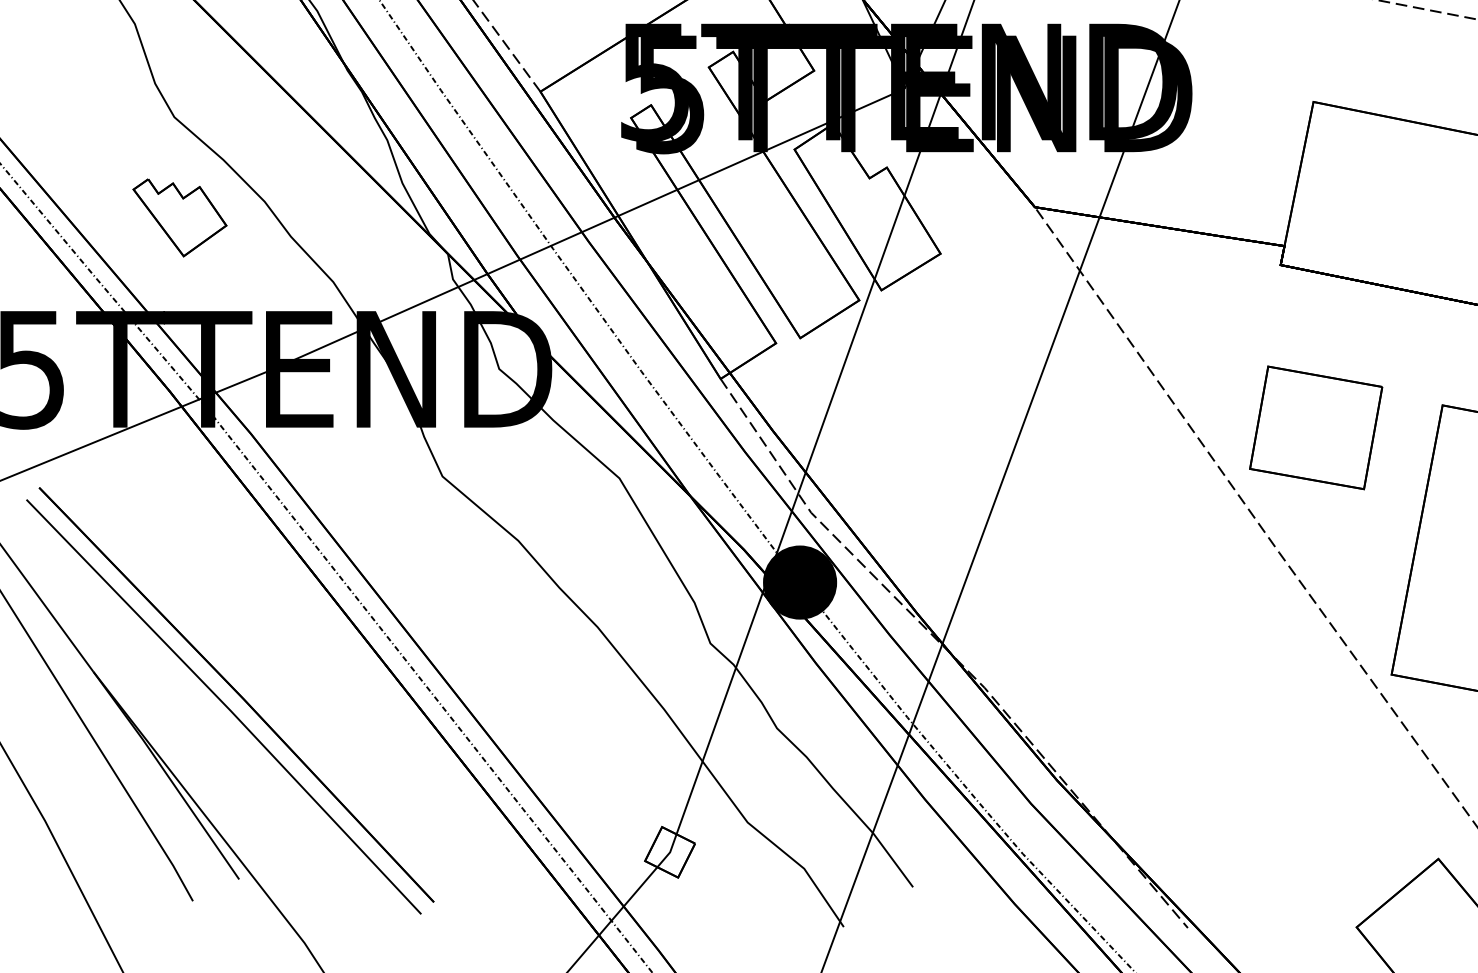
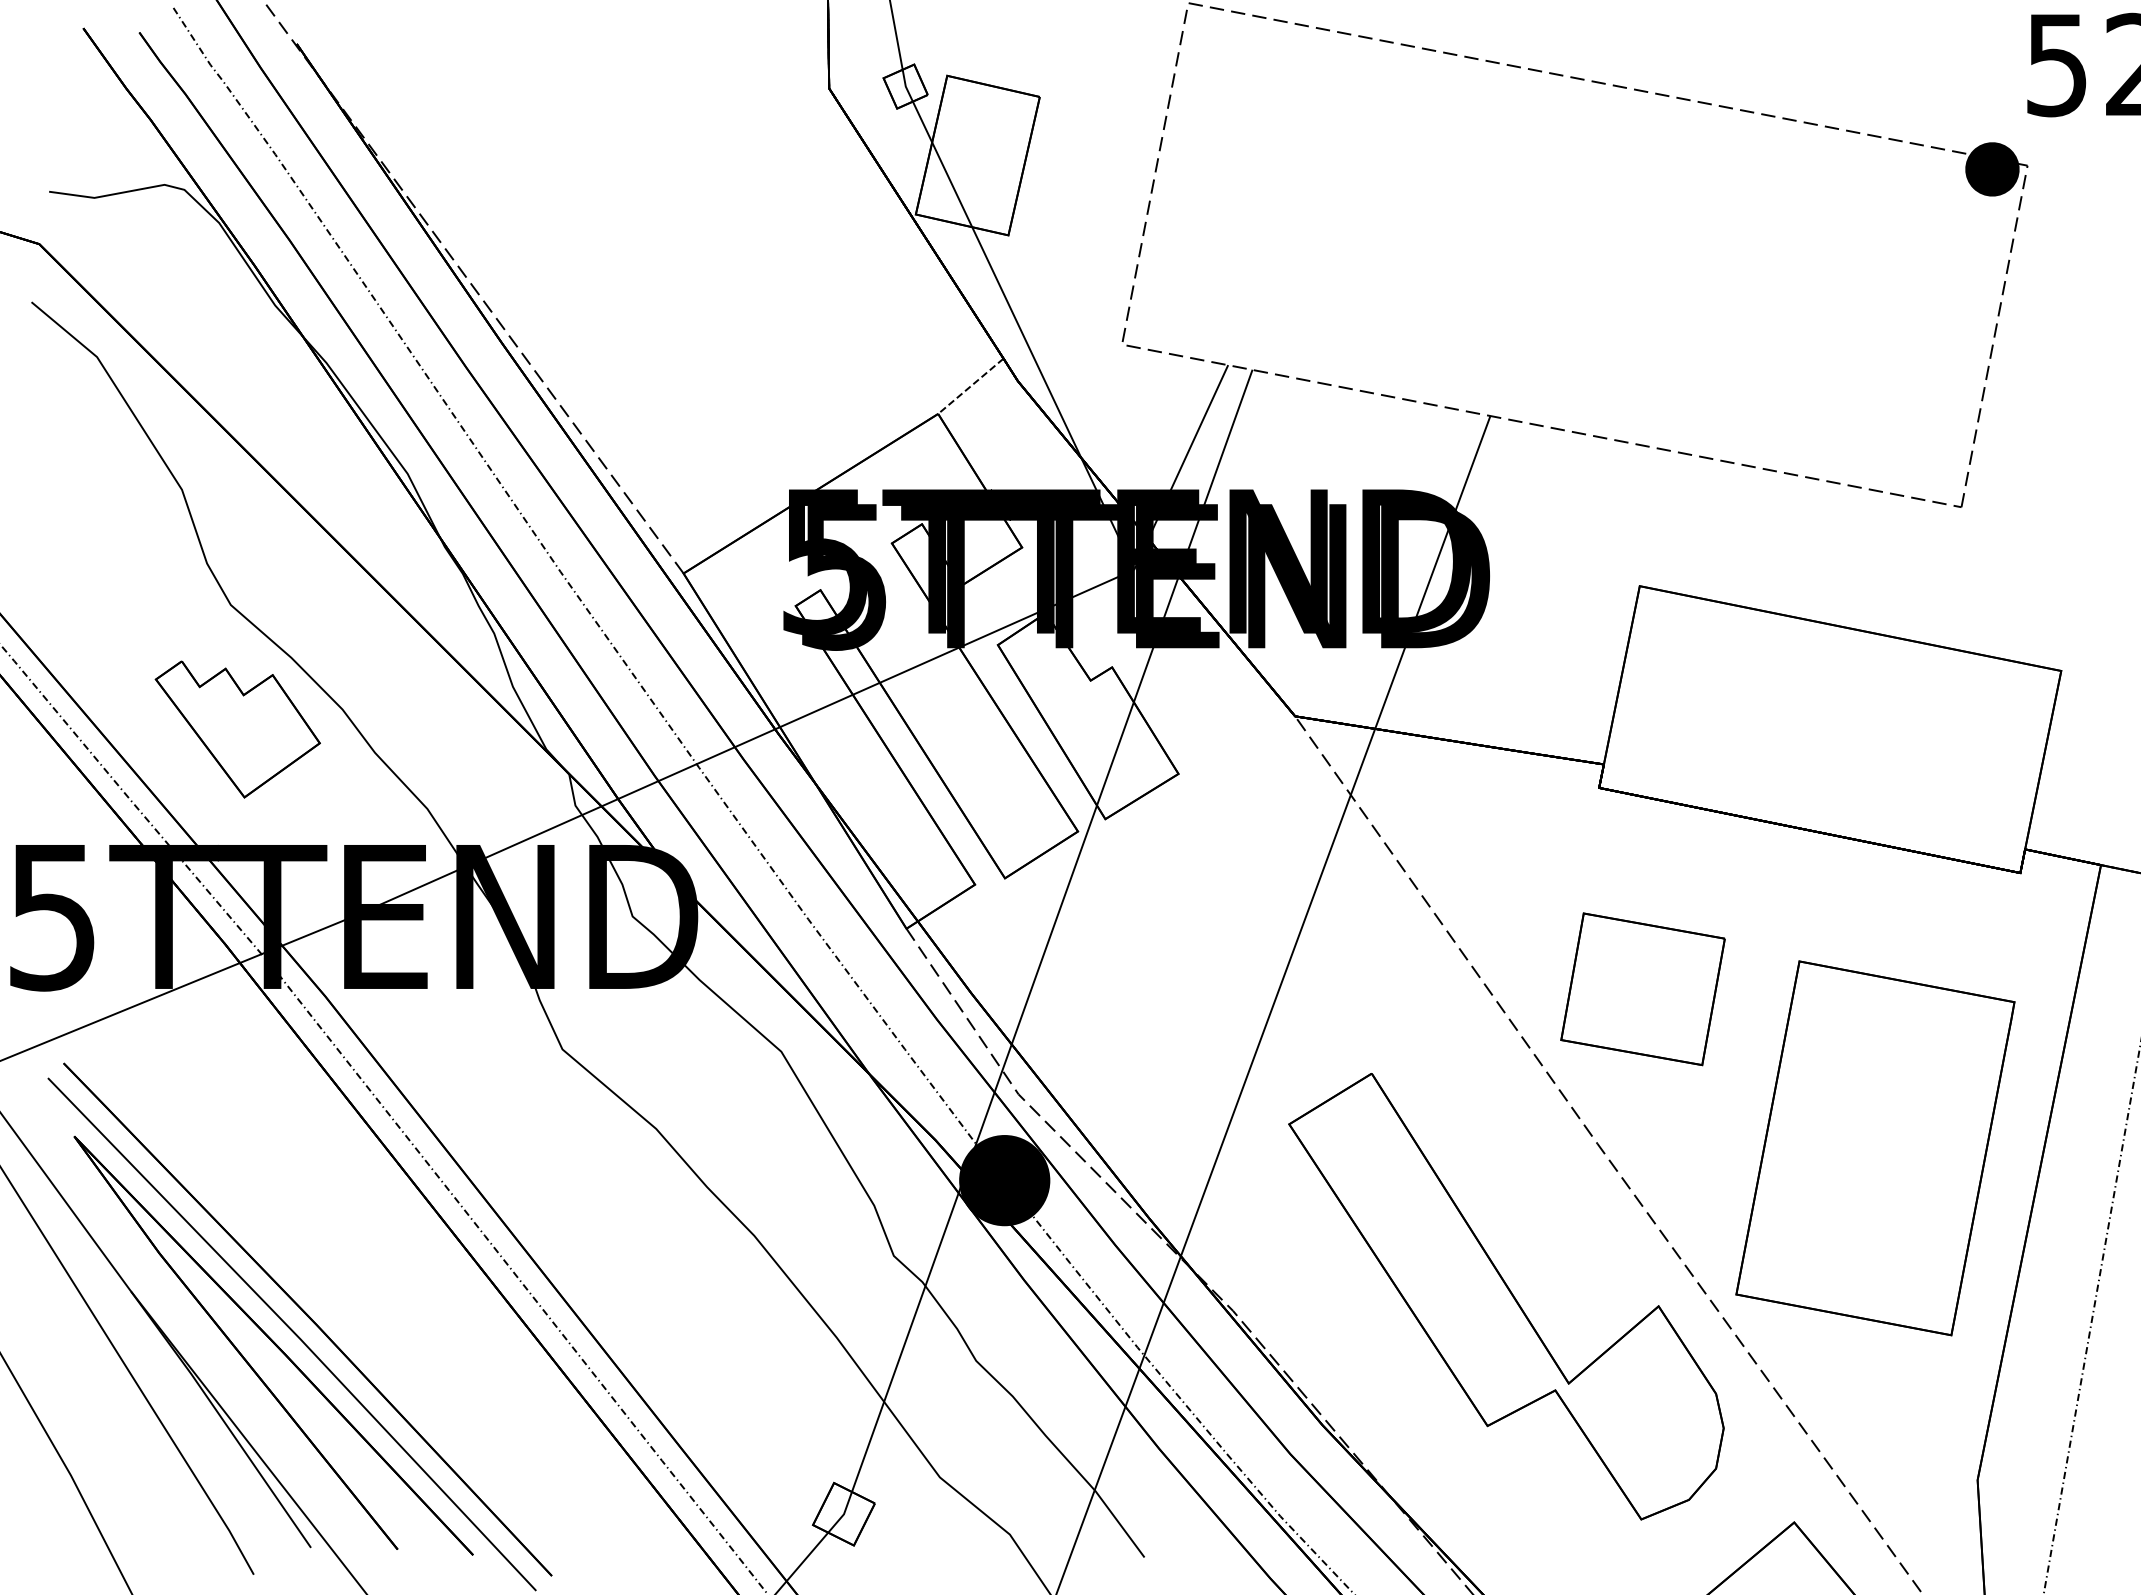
part: (179, 217) -> (237, 729), size x1.43
part: (1205, 676) -> (1506, 1296), added
part: (208, 715) -> (273, 1345), added

